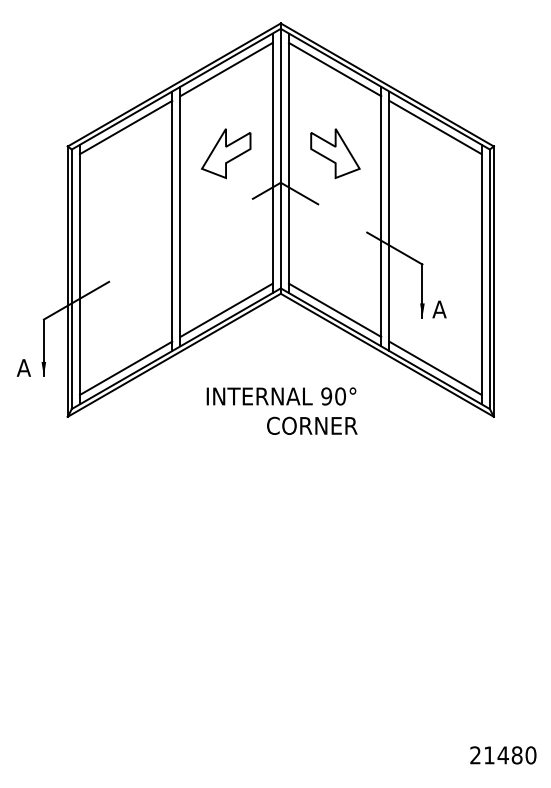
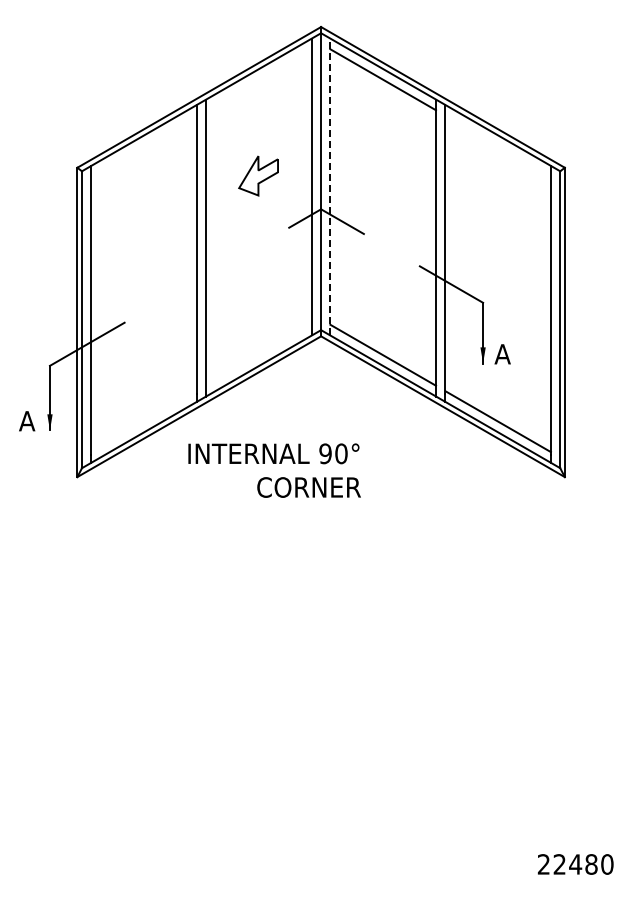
line: (226, 69) -> (258, 79), removed
line: (125, 126) -> (143, 145), removed
line: (435, 126) -> (497, 145), removed
part: (226, 153) -> (258, 175), size x0.7
part: (335, 153) -> (383, 175), removed
line: (289, 162) -> (330, 186), solid -> dashed
line: (226, 309) -> (258, 354), removed
line: (125, 368) -> (143, 421), removed
text: (282, 411) -> (274, 470), moved
text: (489, 755) -> (559, 864), 21480 -> 22480

